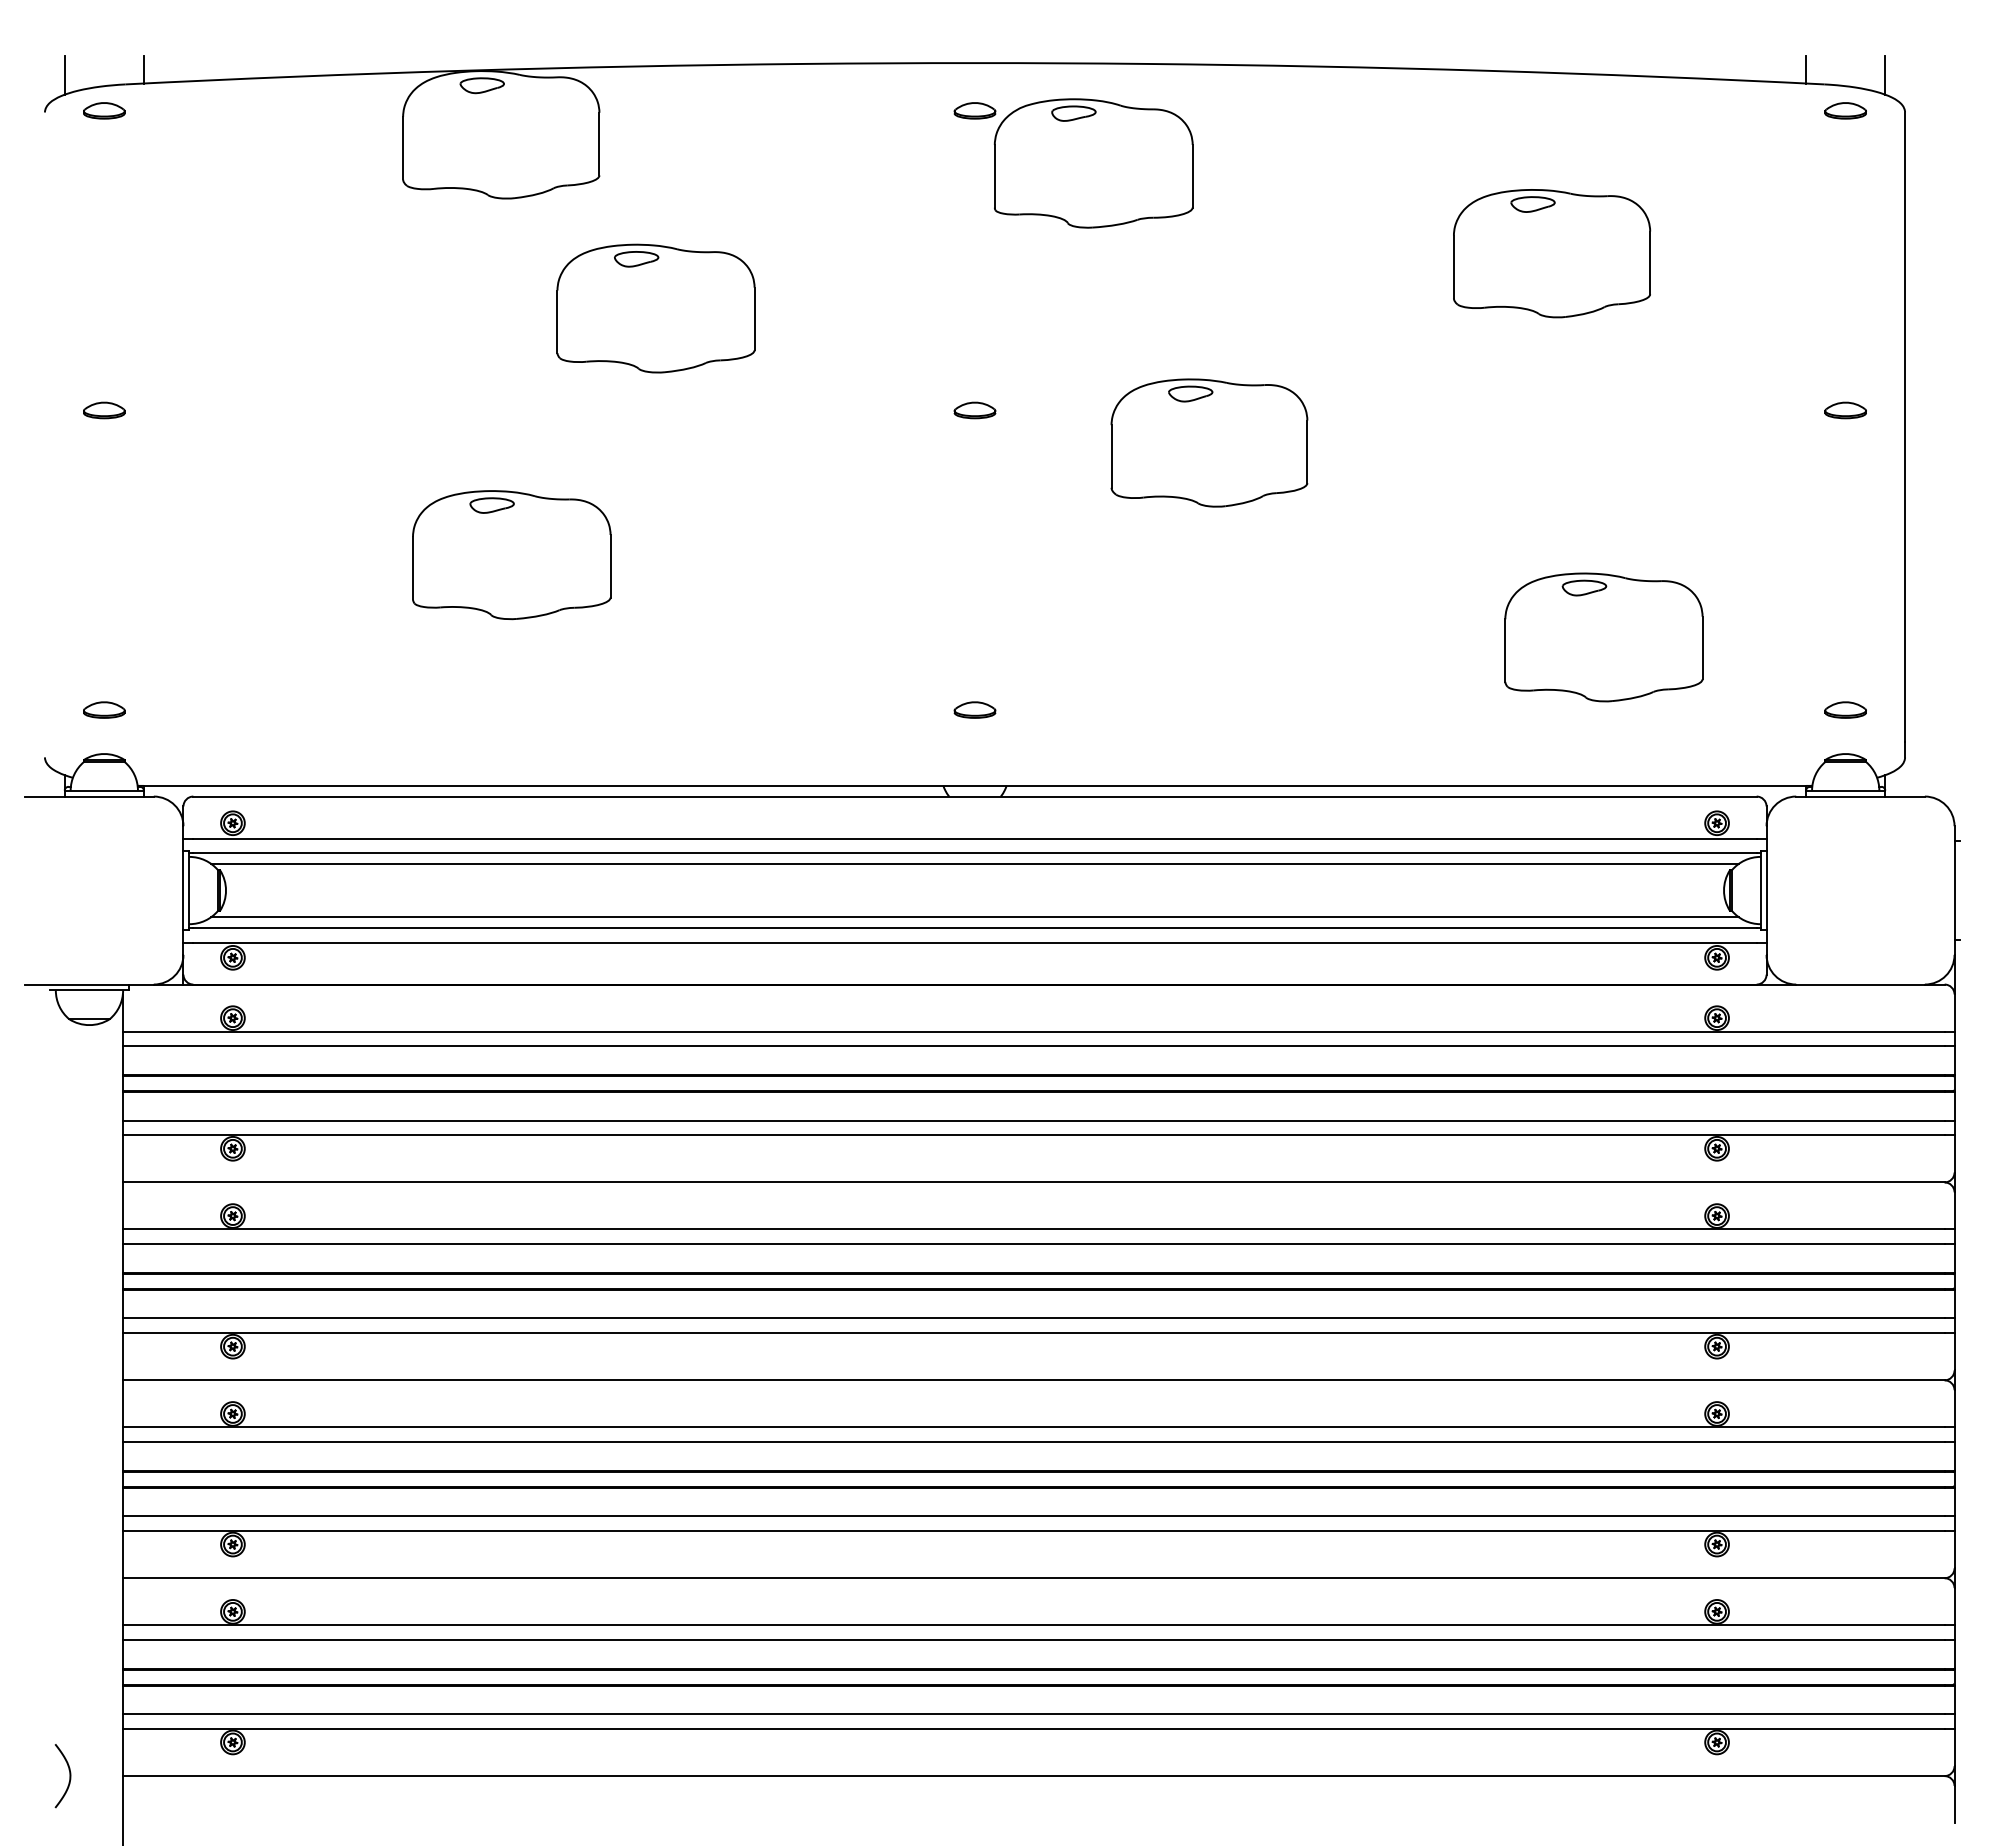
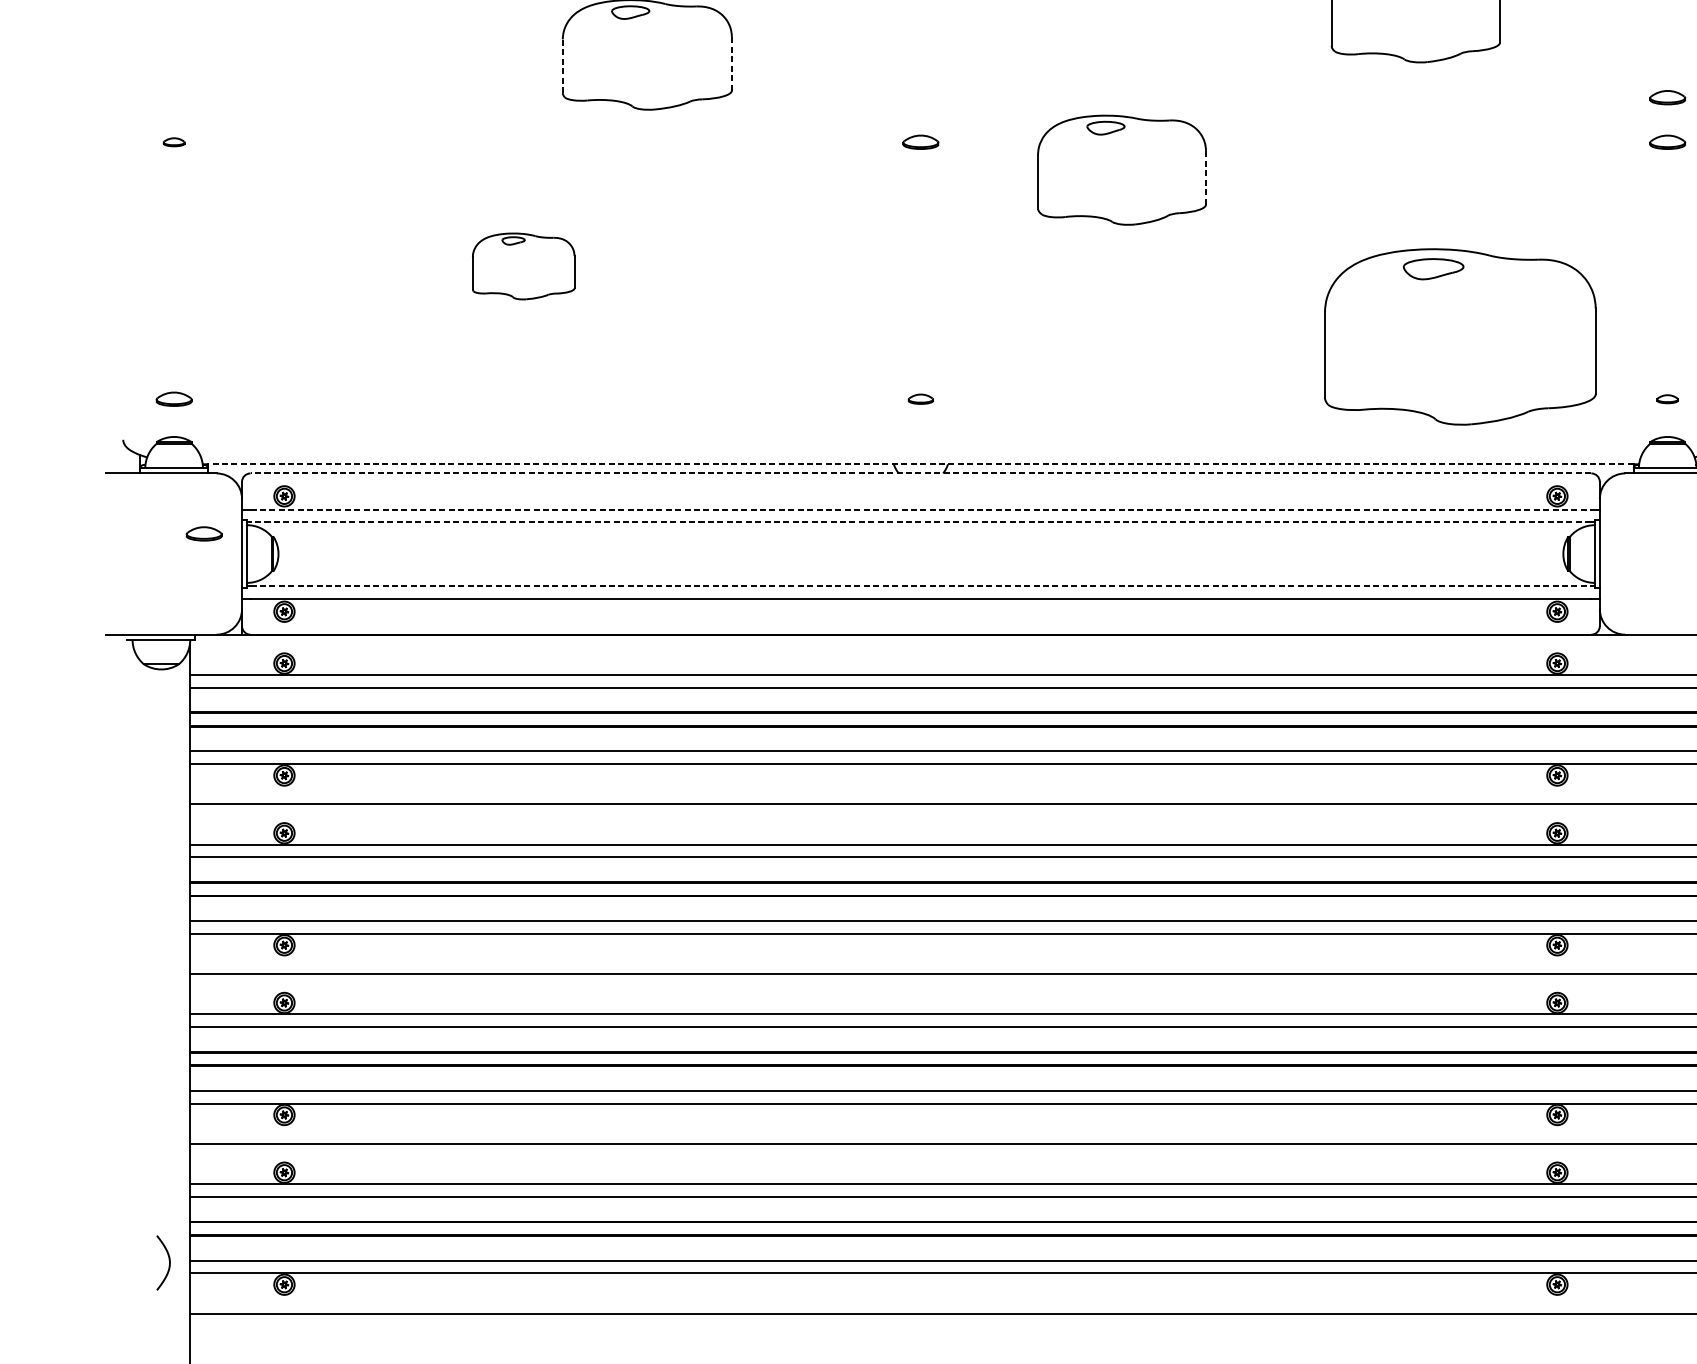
line: (754, 318) -> (731, 63), solid -> dashed
line: (557, 321) -> (562, 65), solid -> dashed
part: (1845, 358) -> (1667, 97), added
part: (104, 410) -> (174, 142), size x0.6
line: (1307, 451) -> (1206, 177), solid -> dashed
part: (511, 555) -> (523, 266), size x0.6
part: (1603, 637) -> (1459, 337), size x1.6
part: (974, 709) -> (920, 398), size x0.7
part: (1845, 709) -> (1667, 398), size x0.6
line: (974, 785) -> (920, 463), solid -> dashed
line: (975, 796) -> (921, 473), solid -> dashed
line: (975, 838) -> (921, 509), solid -> dashed
line: (975, 853) -> (921, 522), solid -> dashed
line: (974, 863) -> (920, 530), removed
part: (139, 866) -> (204, 533), added
line: (974, 917) -> (920, 577), removed
line: (975, 927) -> (921, 585), solid -> dashed
curve: (69, 1776) -> (169, 1263), moved

